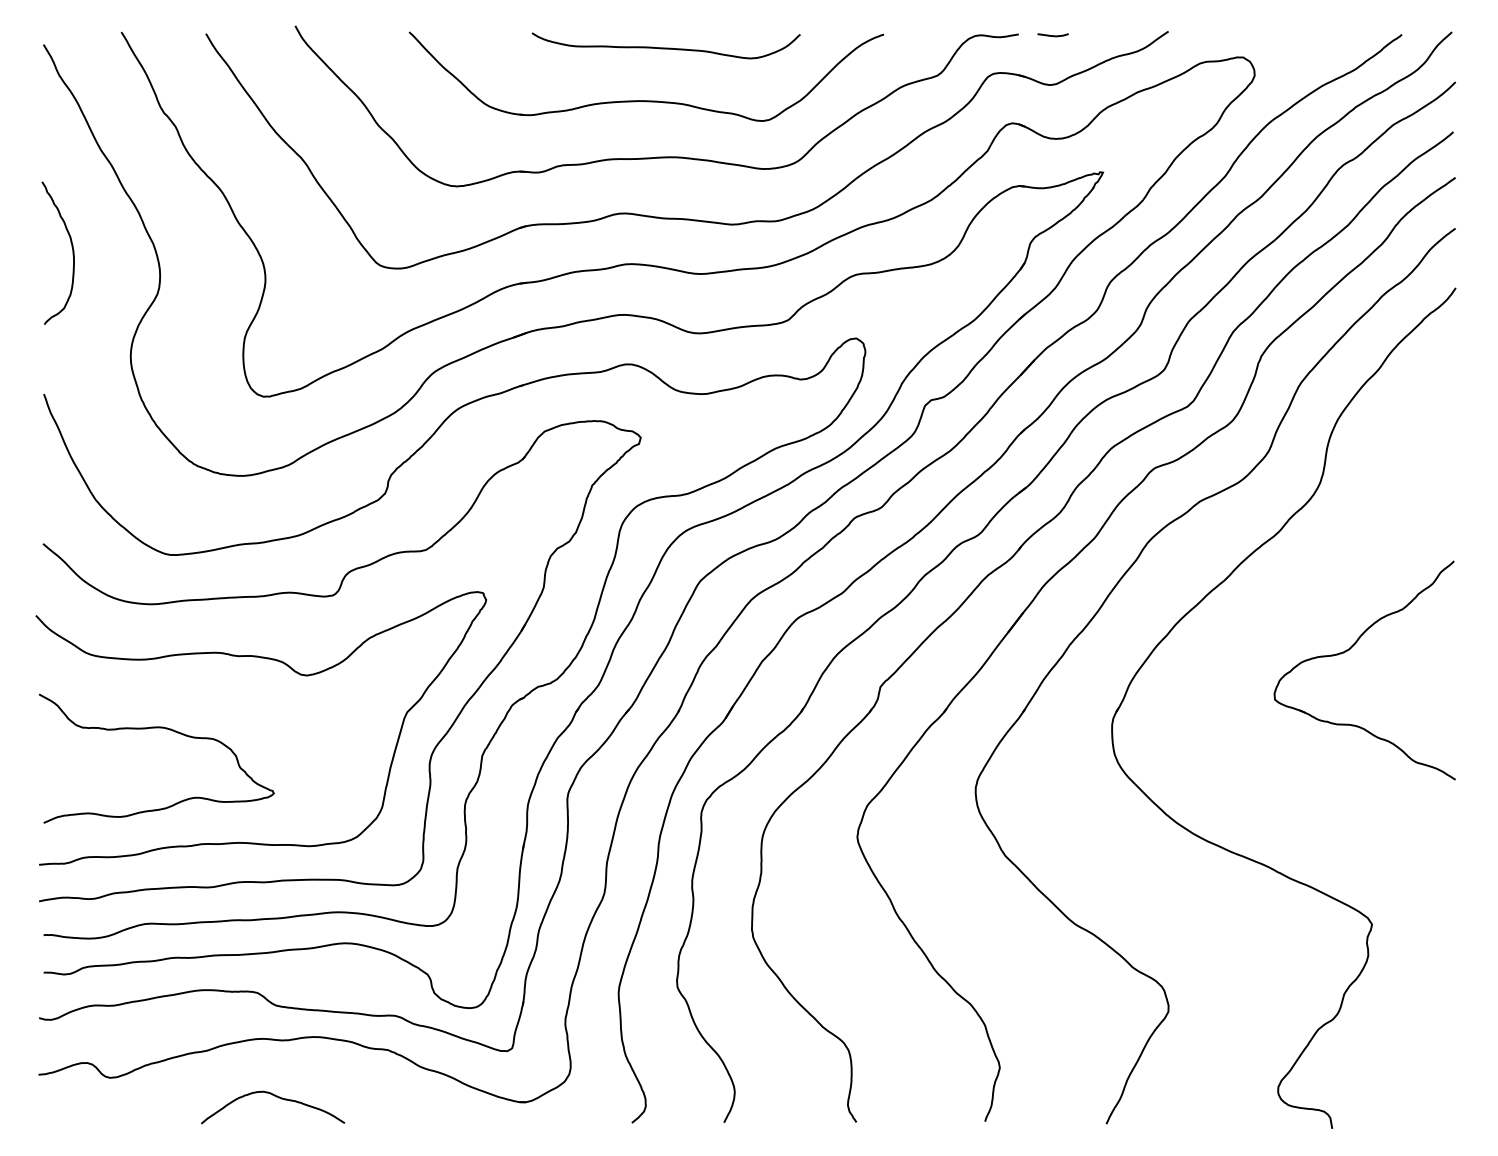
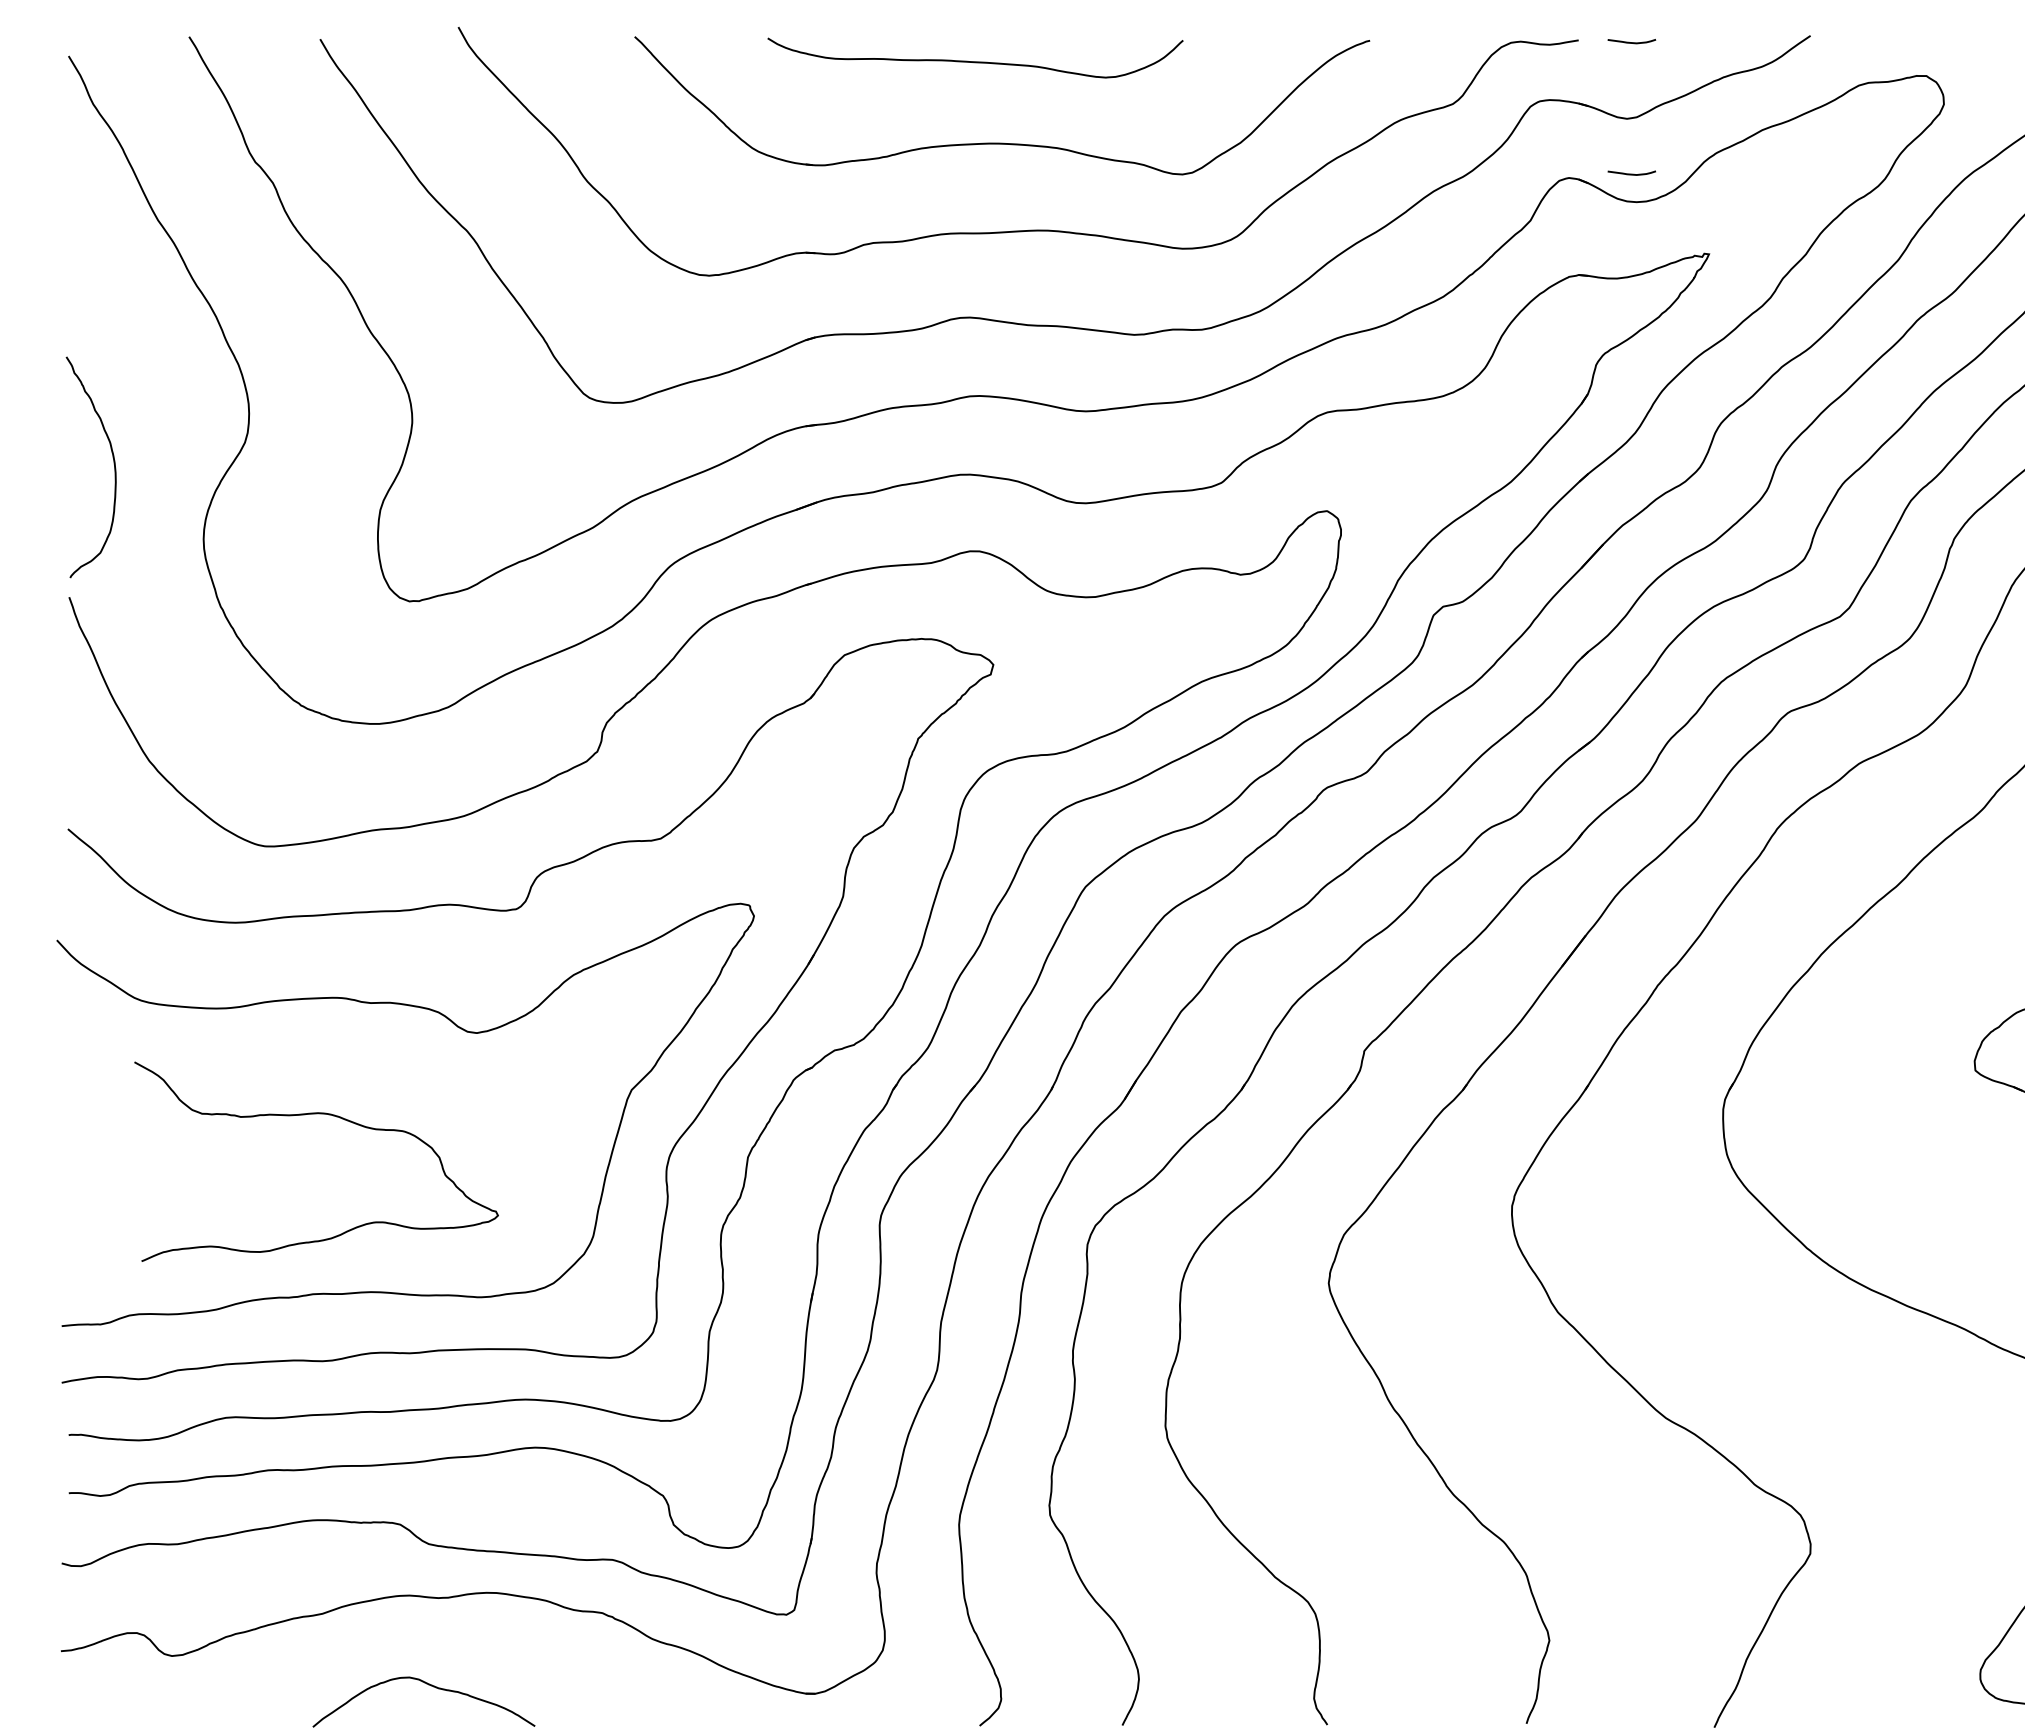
curve: (665, 47) -> (974, 60), moved
curve: (1052, 120) -> (1630, 173), added
curve: (71, 247) -> (111, 458), moved
curve: (156, 728) -> (316, 1115), moved

